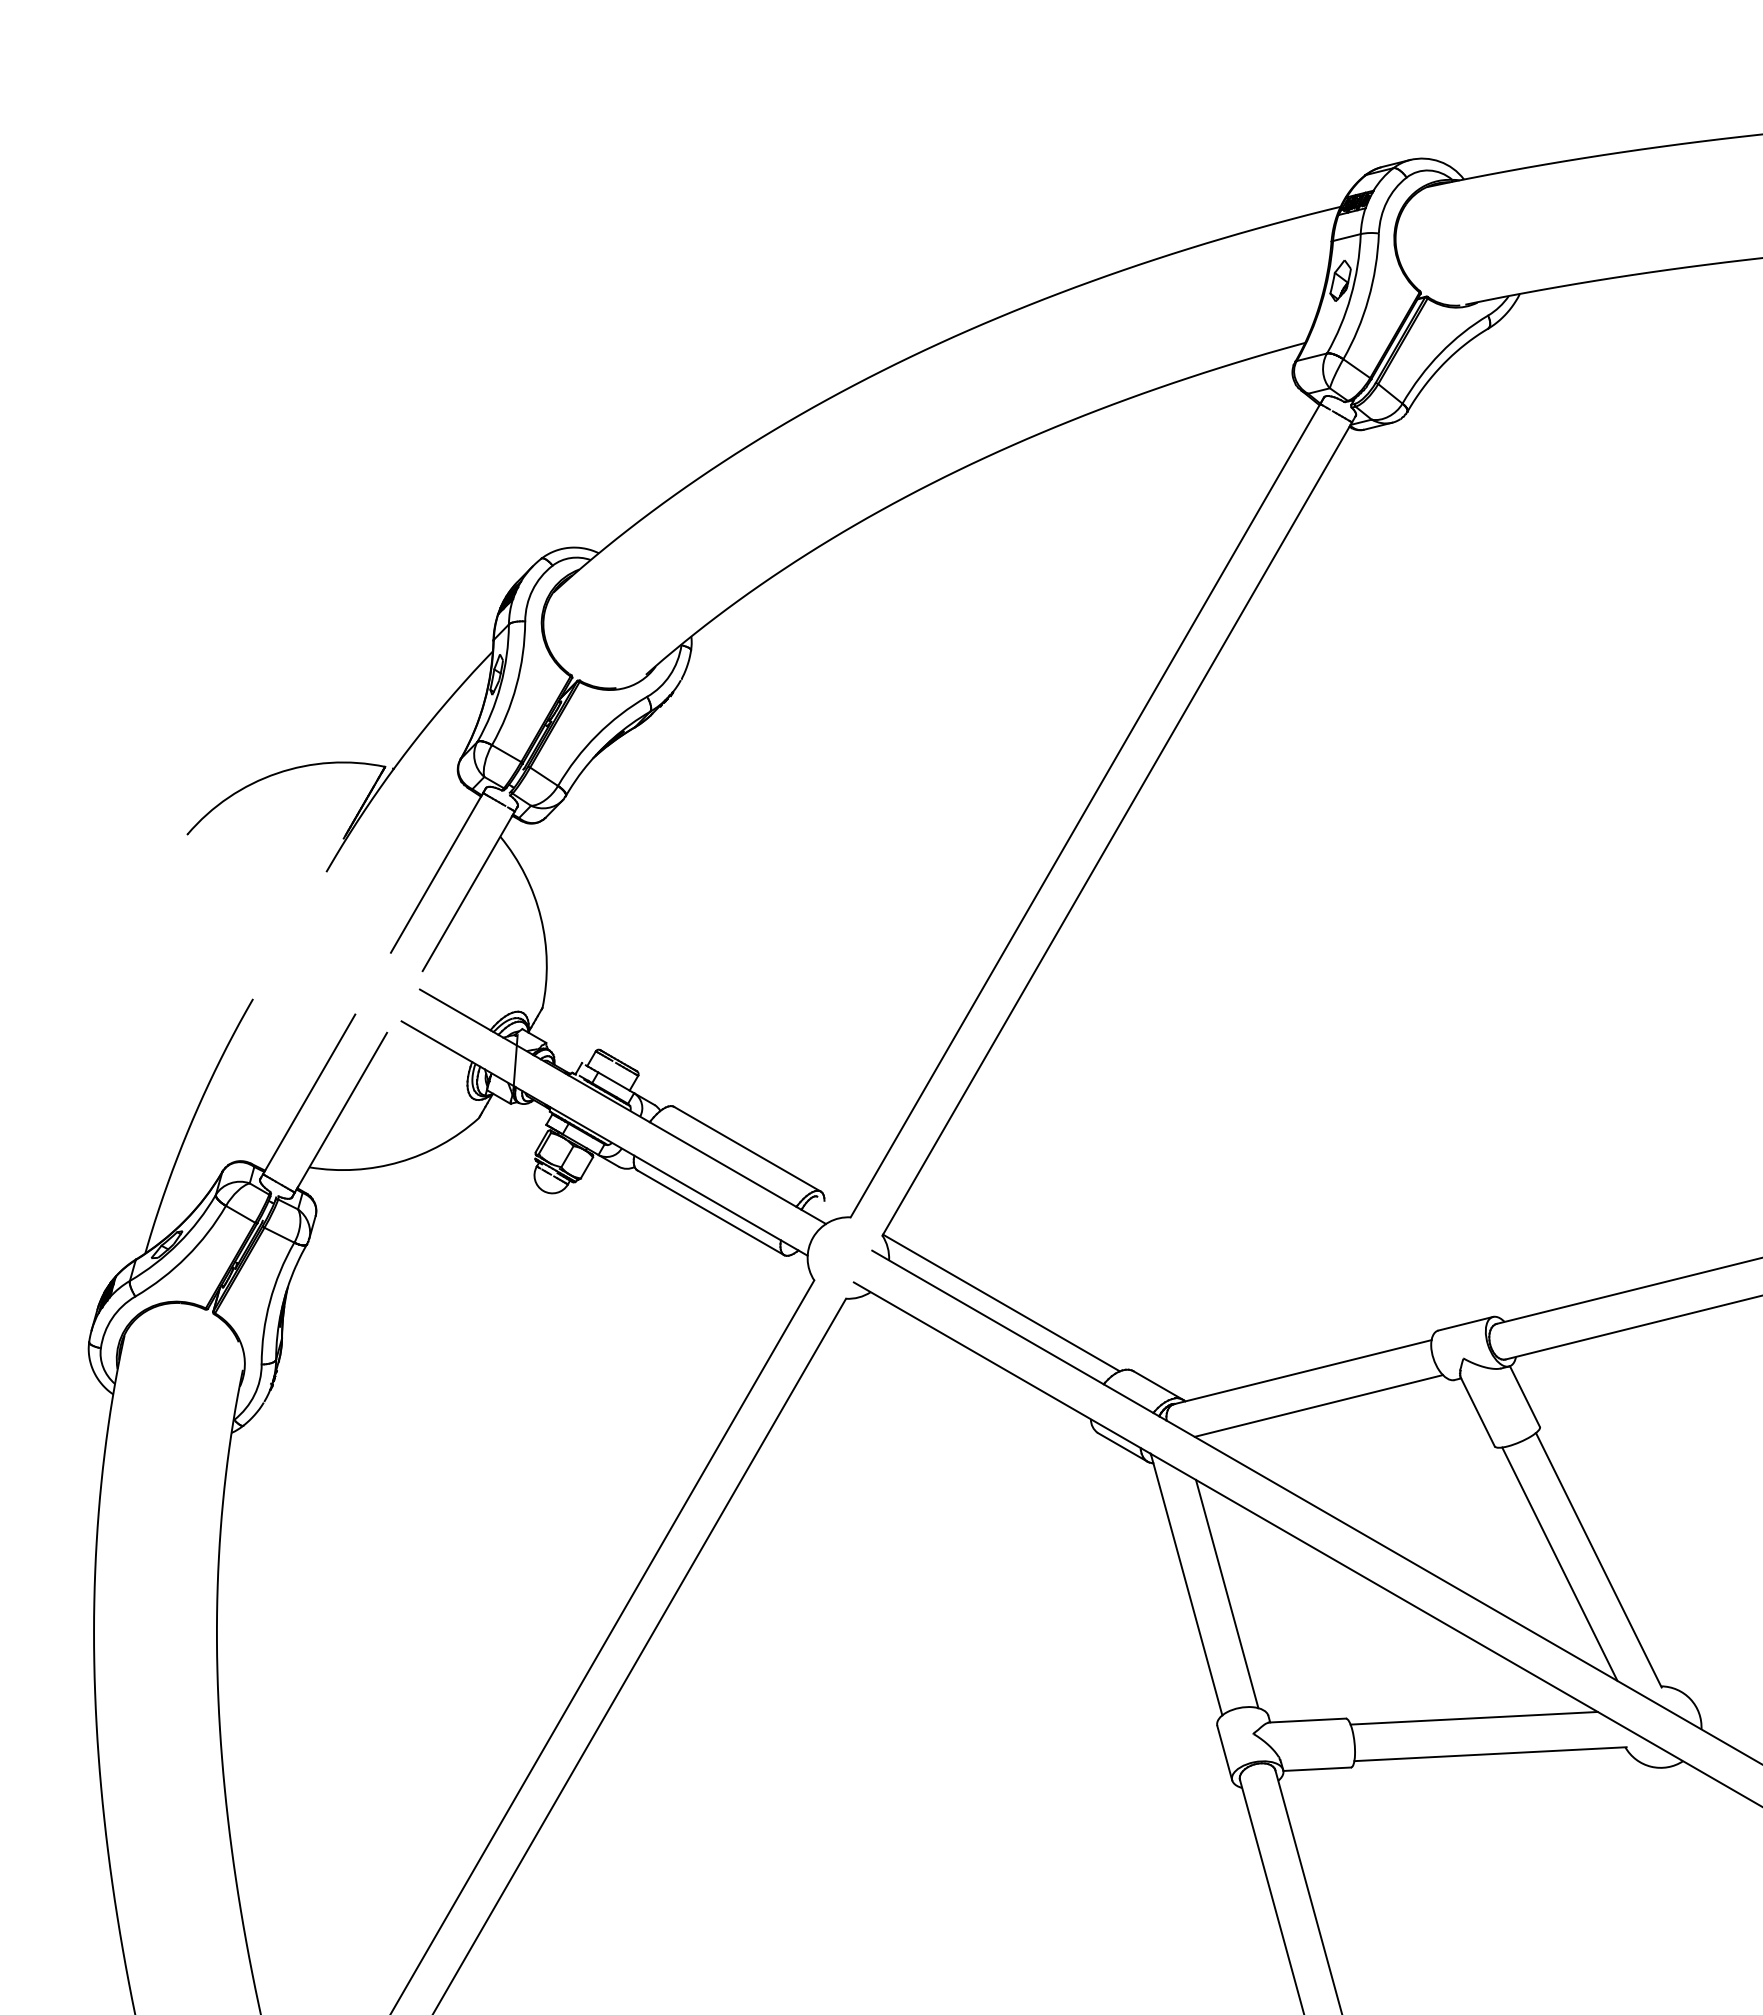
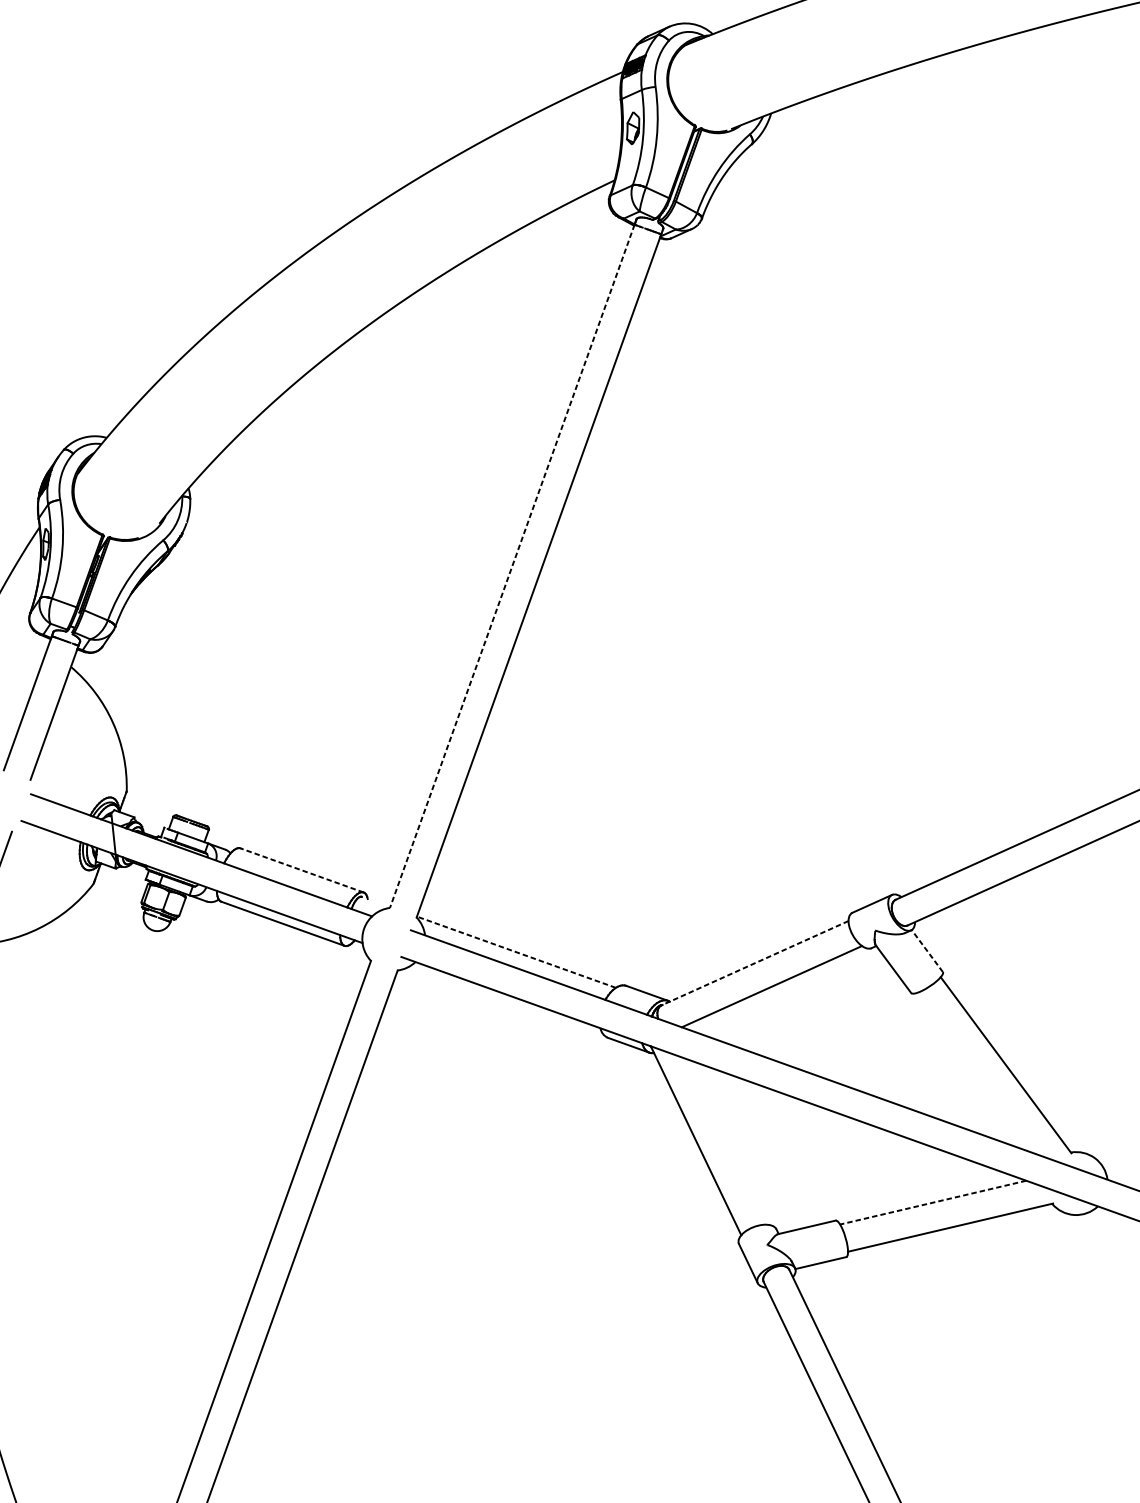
line: (1085, 810) -> (512, 566), solid -> dashed
line: (747, 1149) -> (302, 870), solid -> dashed
line: (1001, 1302) -> (516, 951), solid -> dashed
line: (1302, 1372) -> (754, 963), solid -> dashed
line: (1524, 1396) -> (926, 951), solid -> dashed
line: (1559, 1563) -> (976, 1073), removed
line: (1226, 1593) -> (727, 1141), removed
line: (1474, 1718) -> (933, 1202), solid -> dashed

